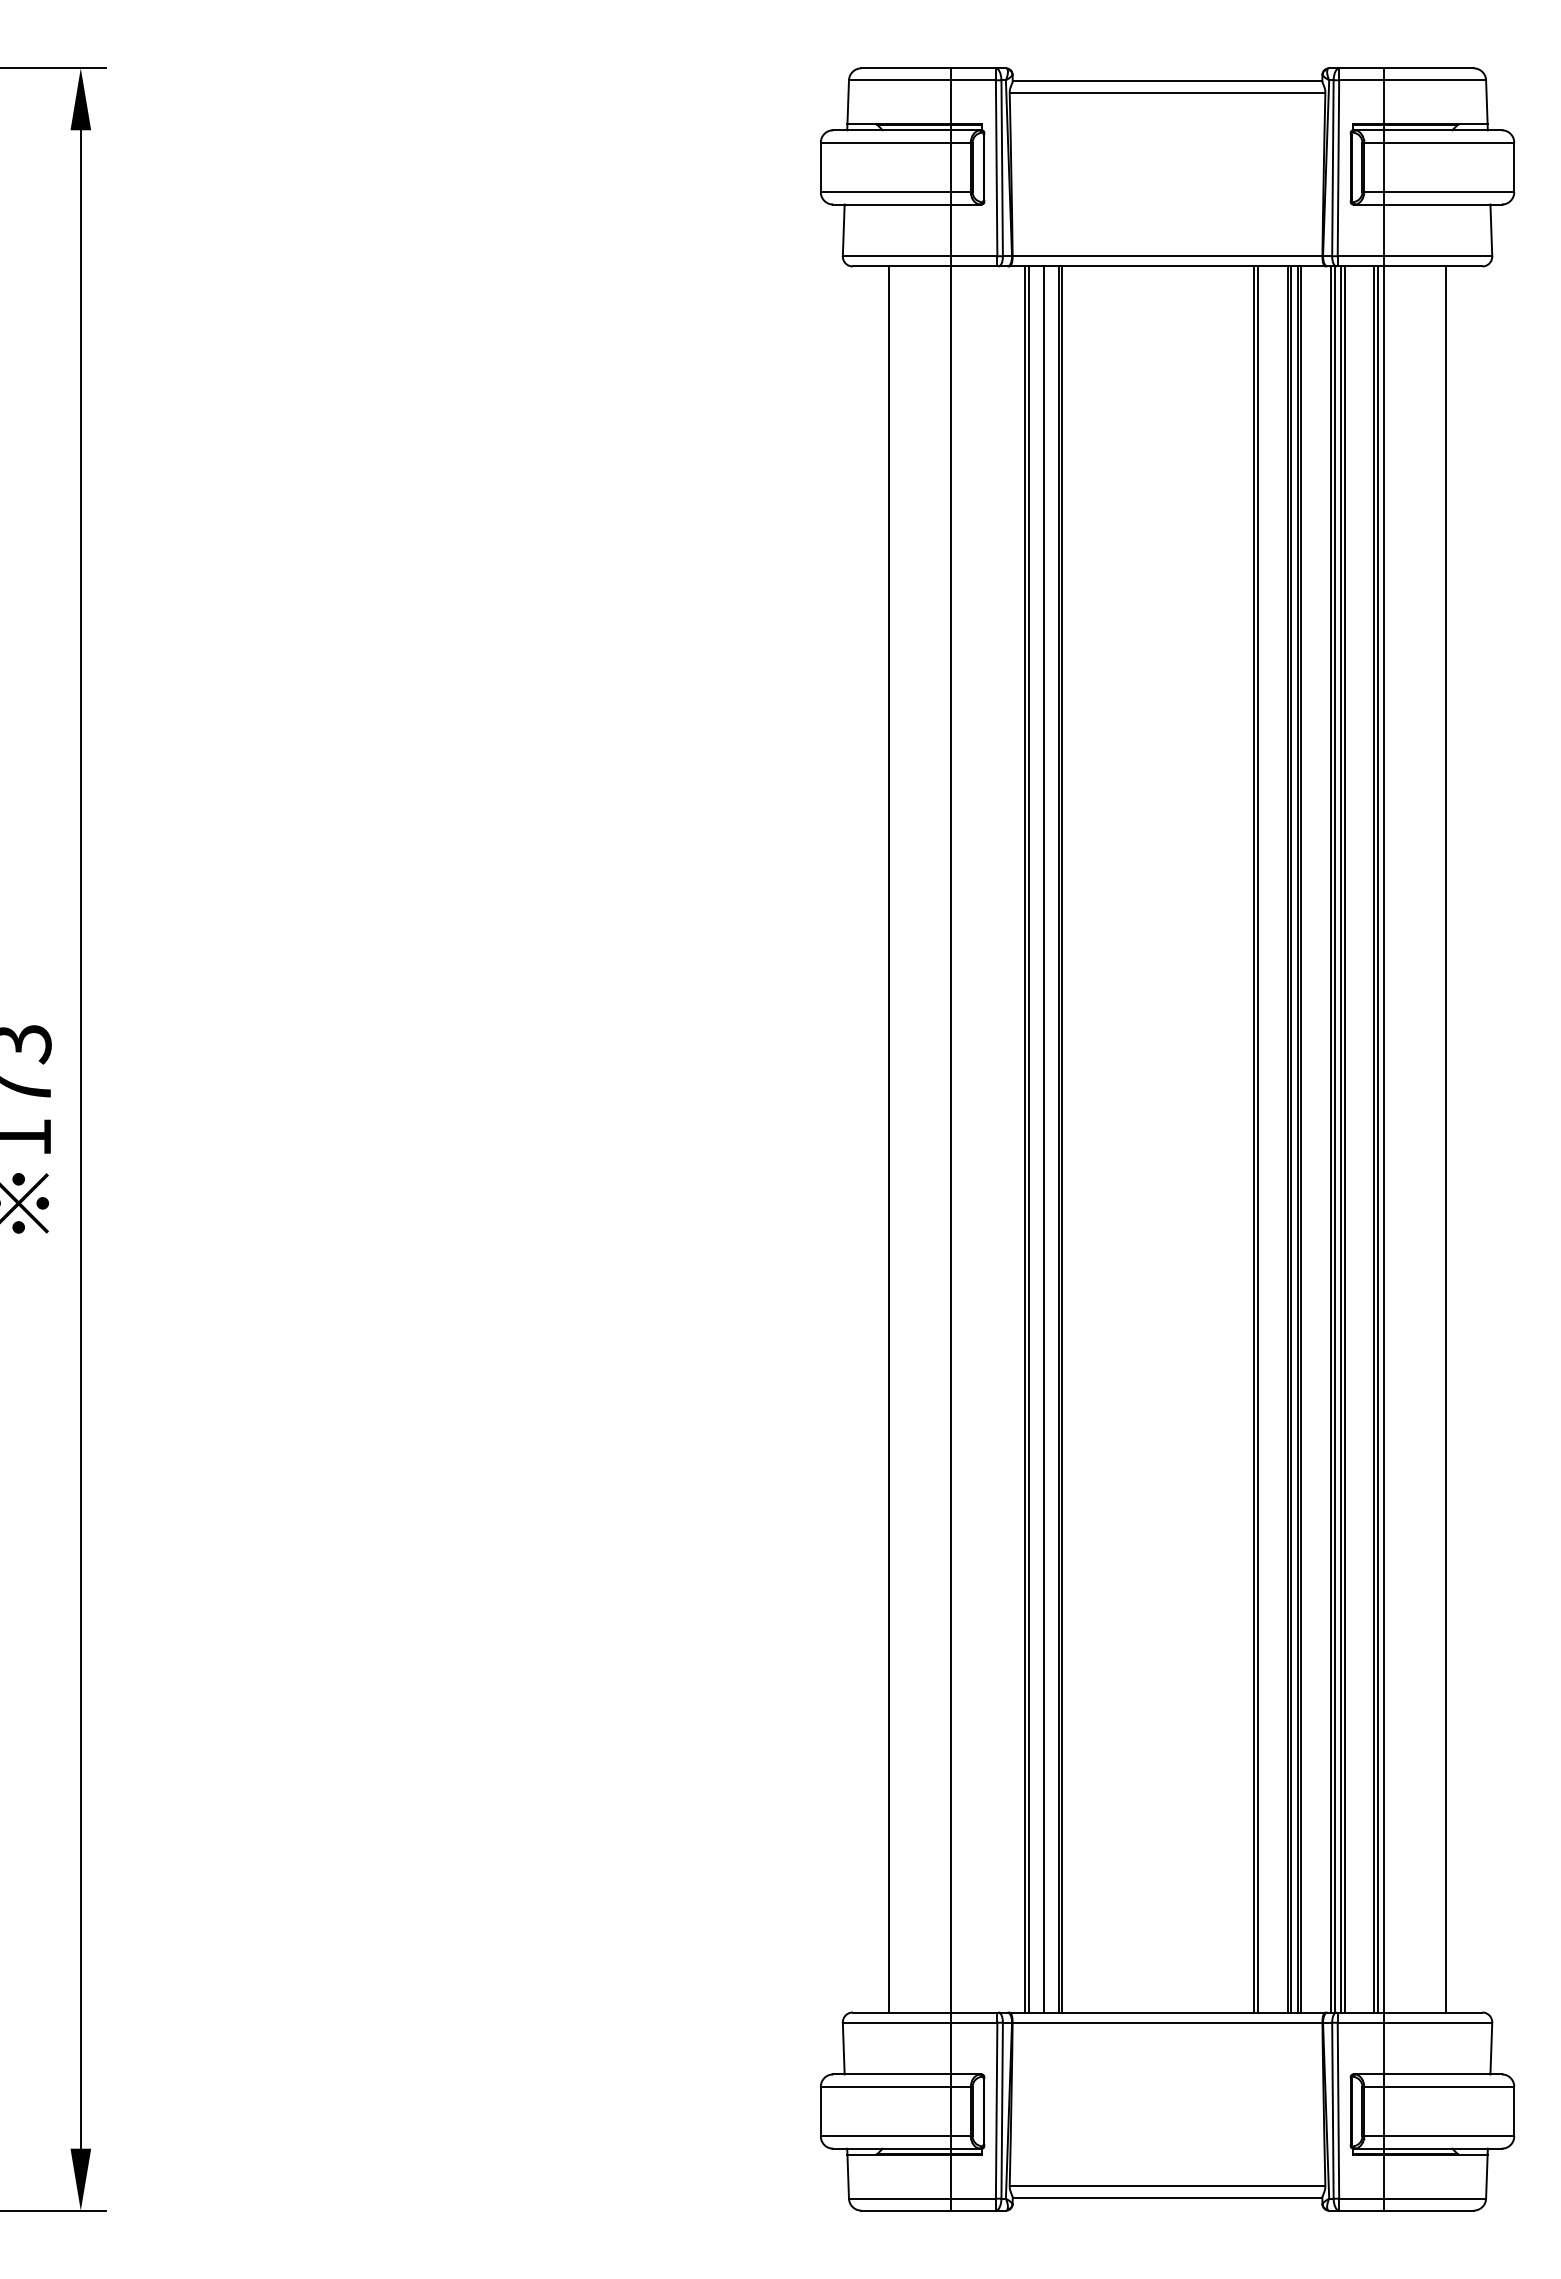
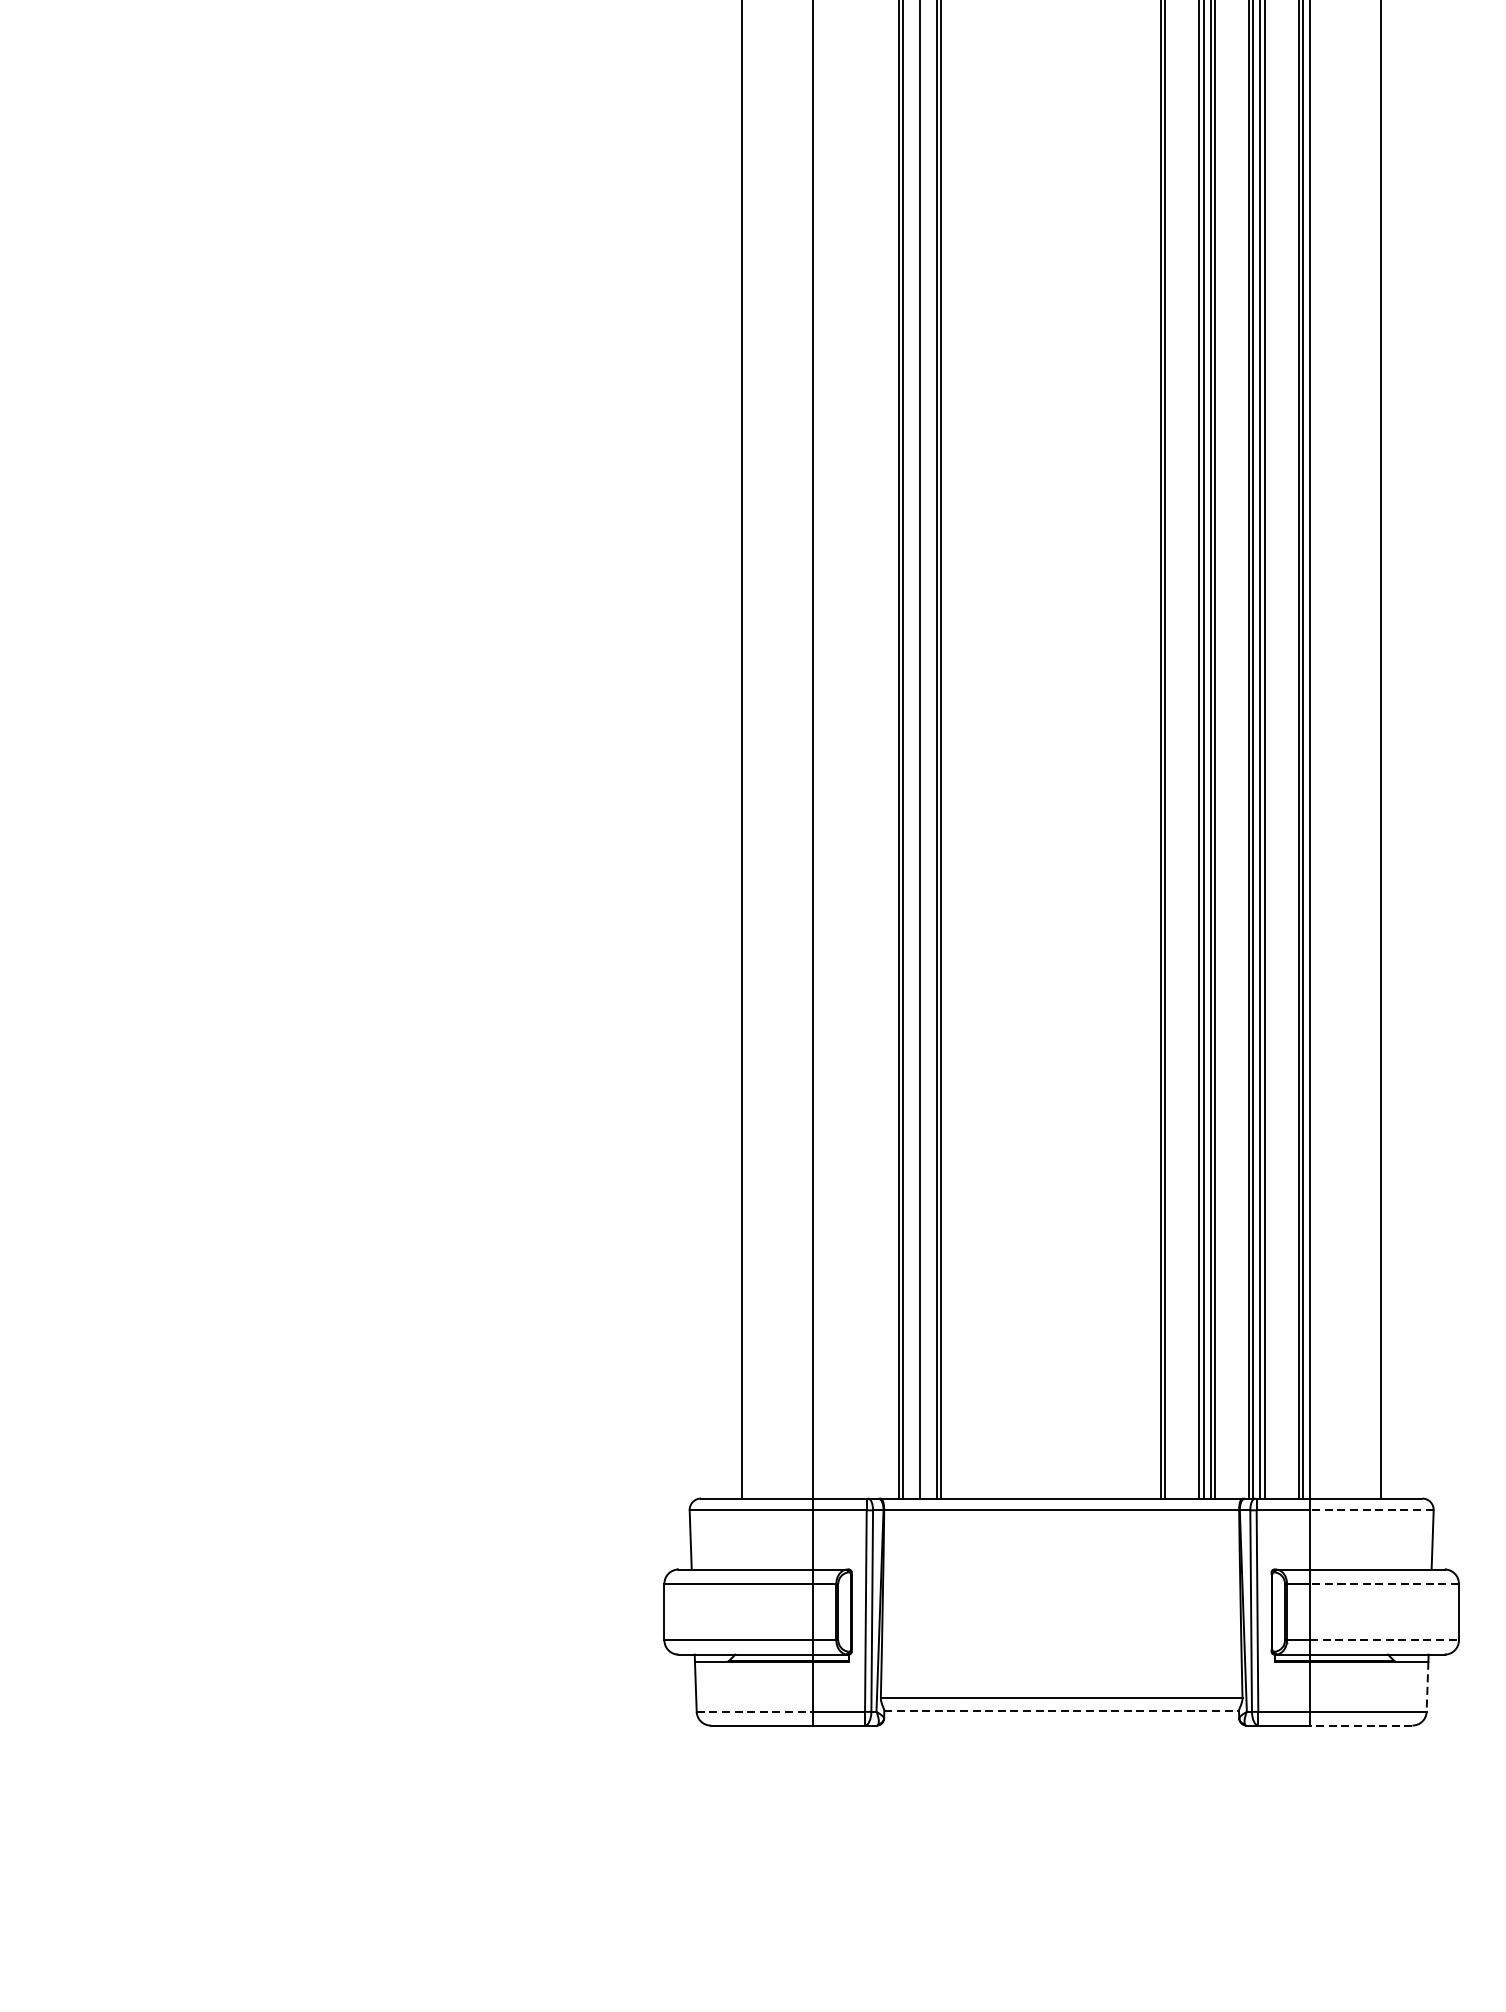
line: (1438, 2022) -> (1372, 1510), solid -> dashed
line: (1448, 2086) -> (1383, 1583), solid -> dashed
line: (1449, 2136) -> (1384, 1640), solid -> dashed
line: (1486, 2176) -> (1427, 1686), solid -> dashed
line: (899, 2198) -> (754, 1711), solid -> dashed
line: (1167, 2198) -> (1061, 1711), solid -> dashed
line: (1428, 2210) -> (1360, 1725), solid -> dashed

